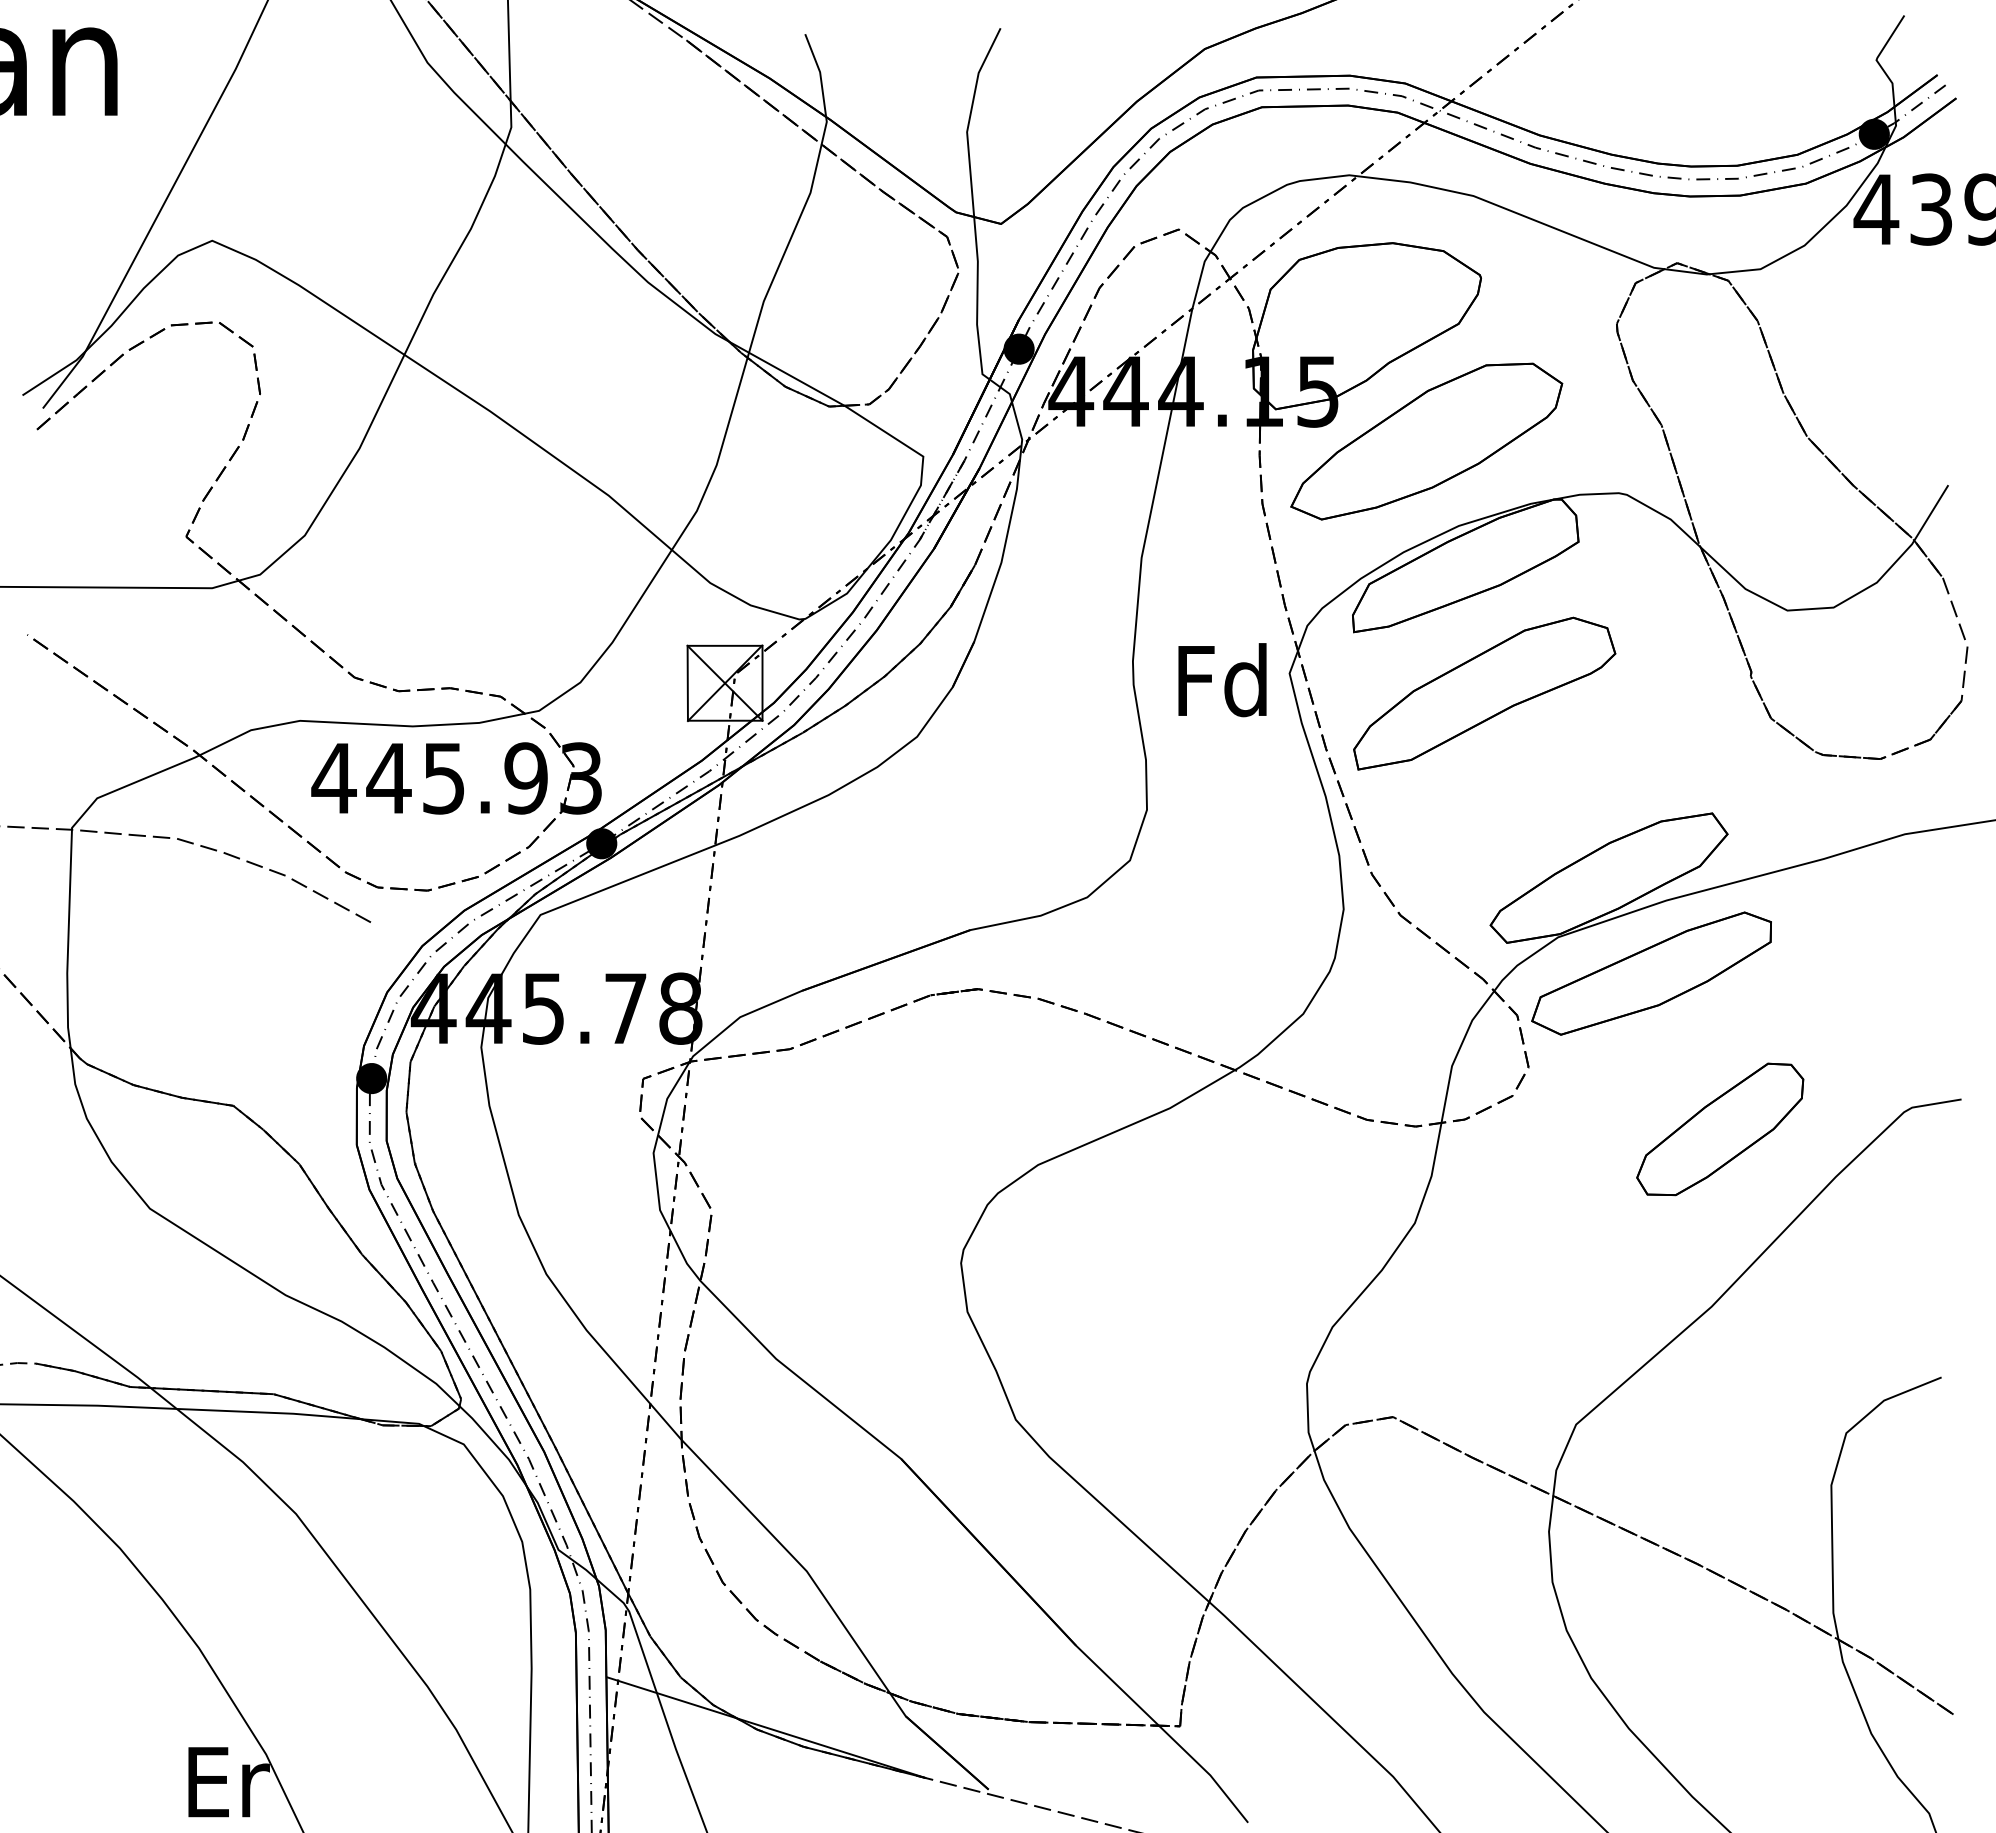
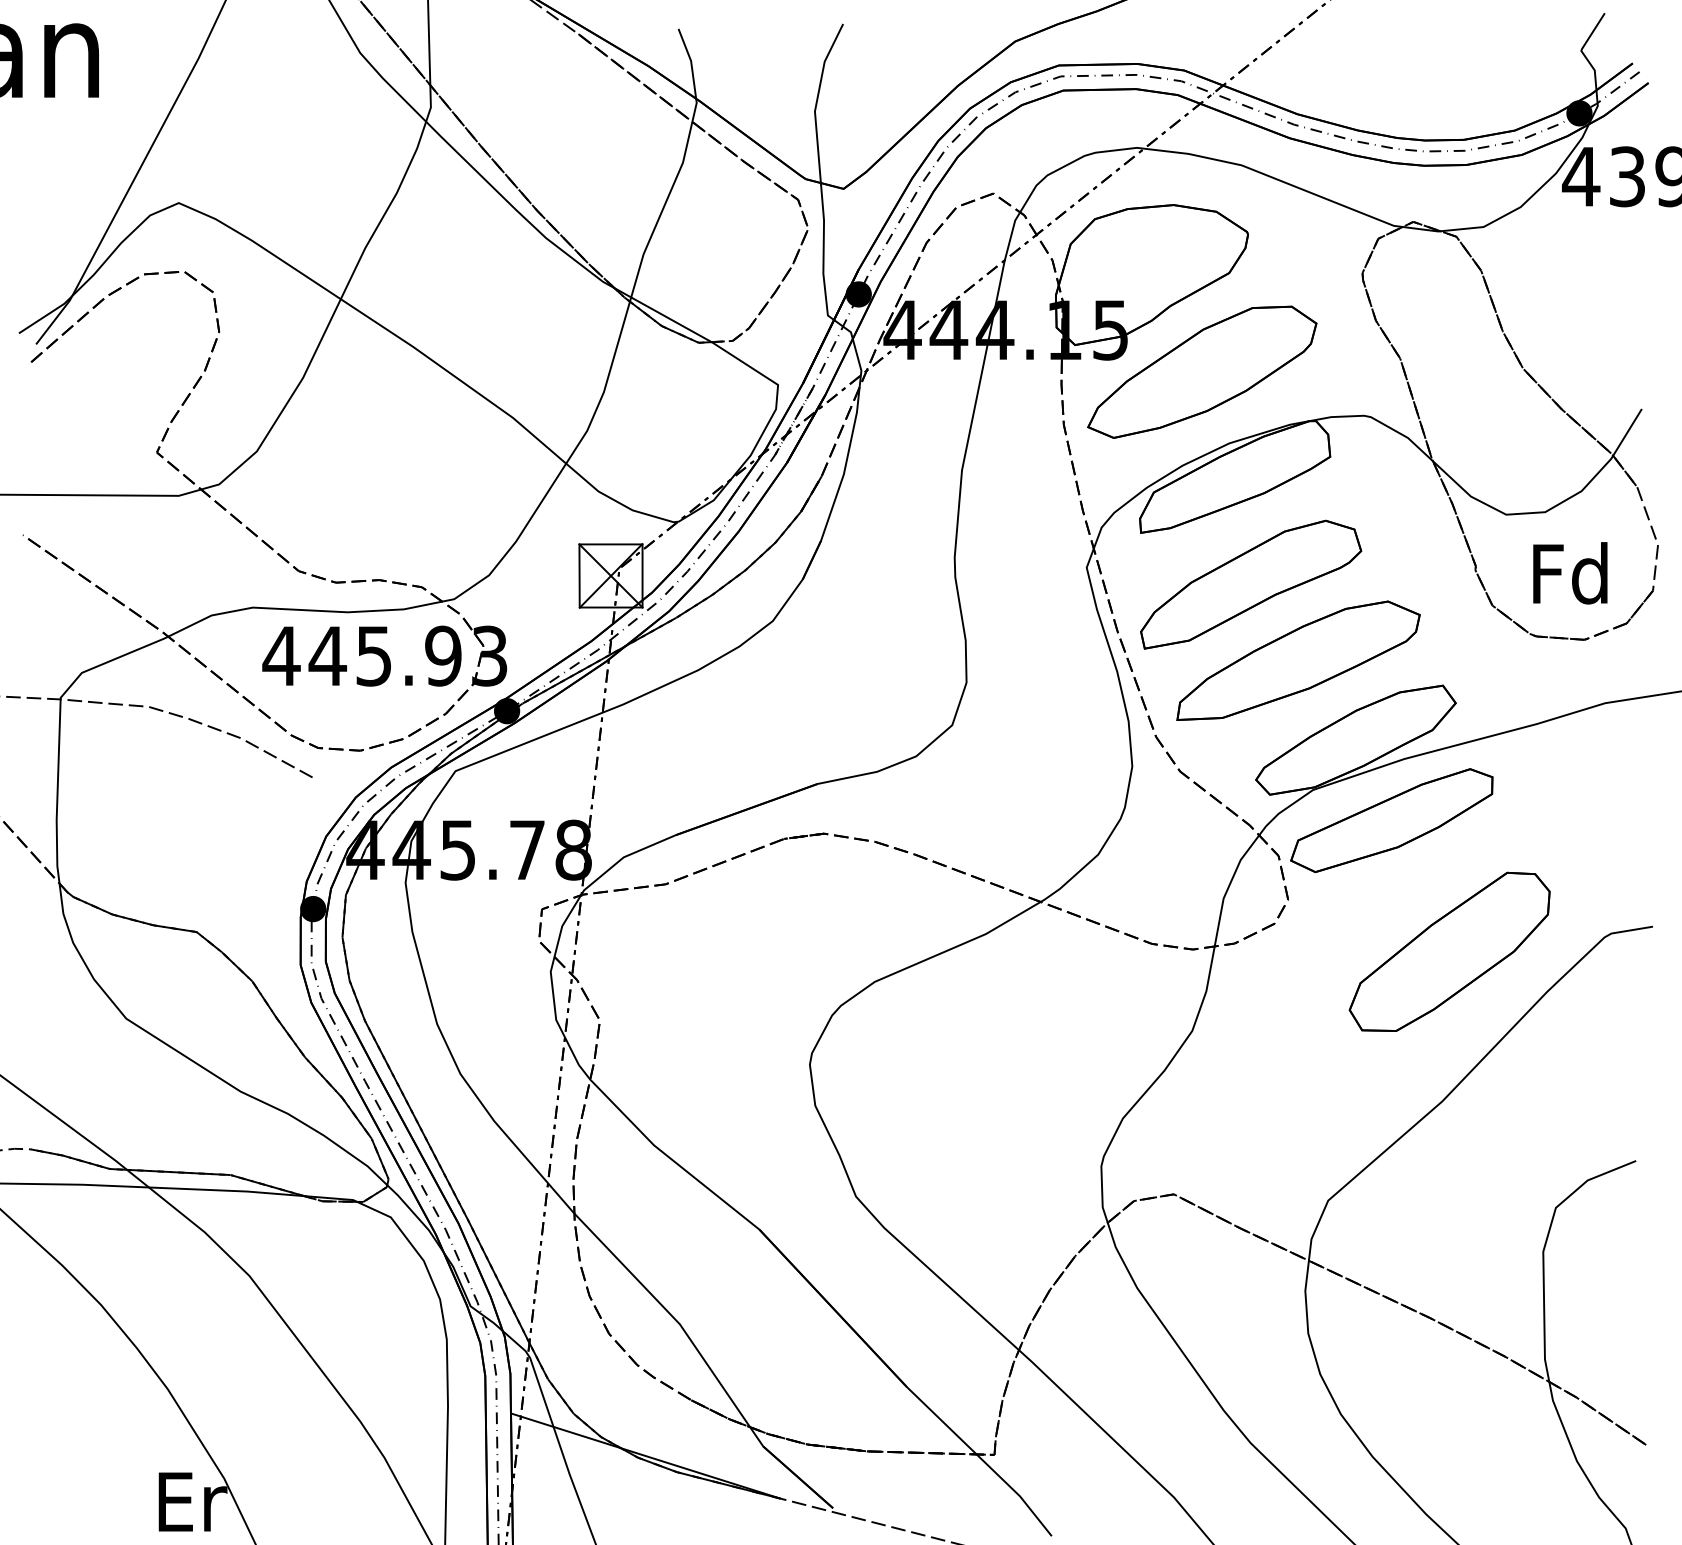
text: (1222, 680) -> (1570, 573), moved
part: (1540, 783) -> (1298, 660), added
part: (1719, 1129) -> (1449, 951), size x1.43

